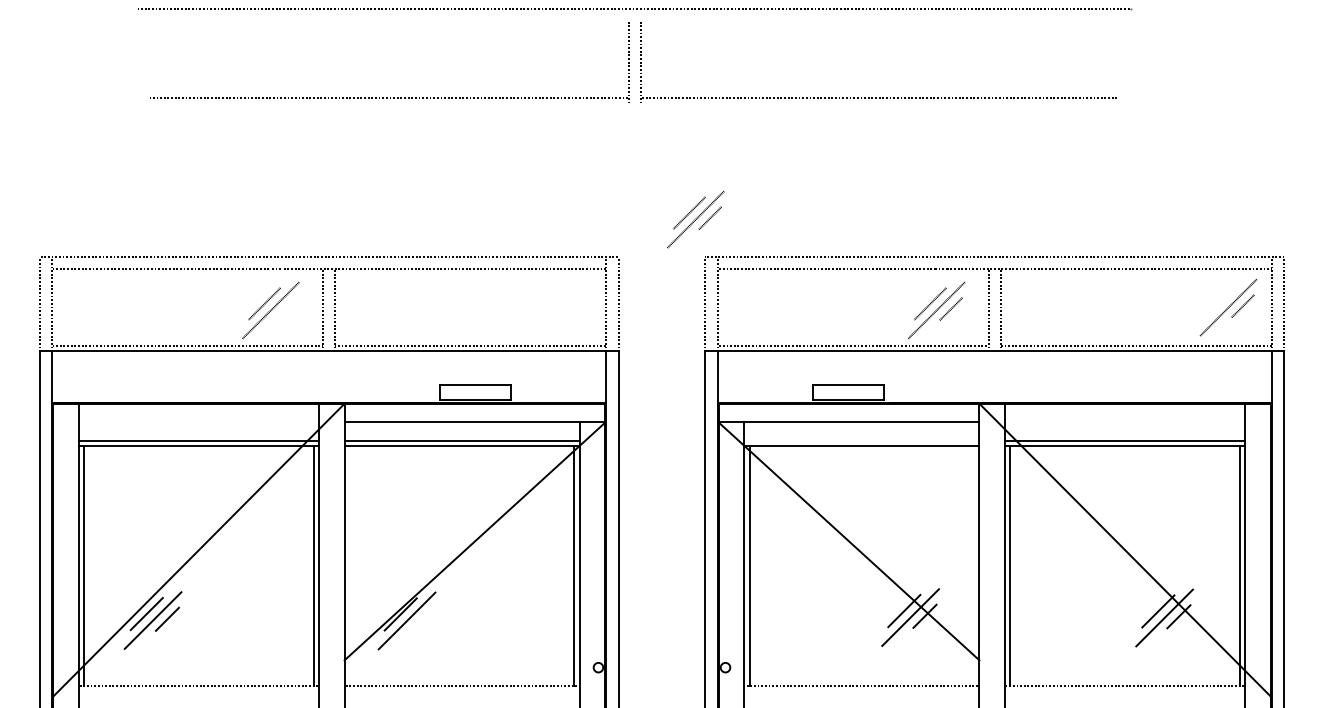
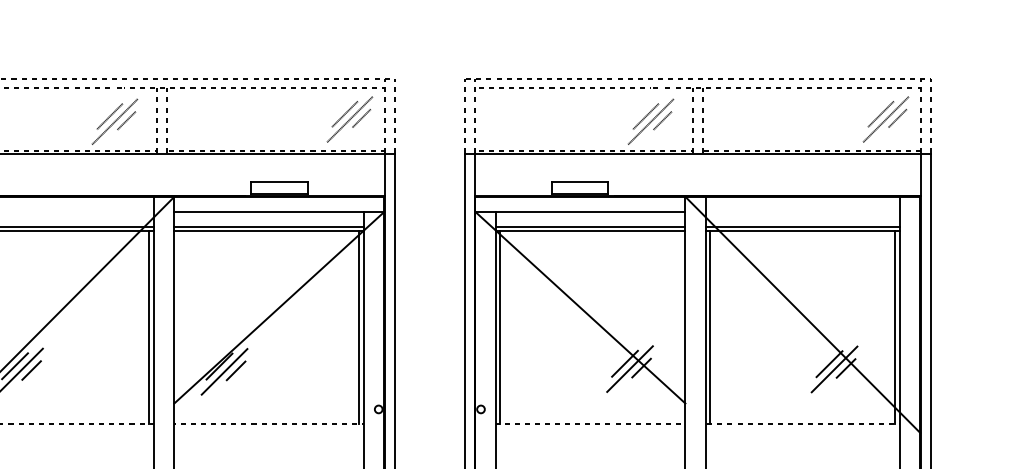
part: (695, 219) -> (349, 119), moved
line: (1222, 301) -> (881, 114), added
line: (284, 308) -> (125, 120), added
line: (861, 441) -> (590, 227), added
line: (420, 619) -> (235, 370), added

